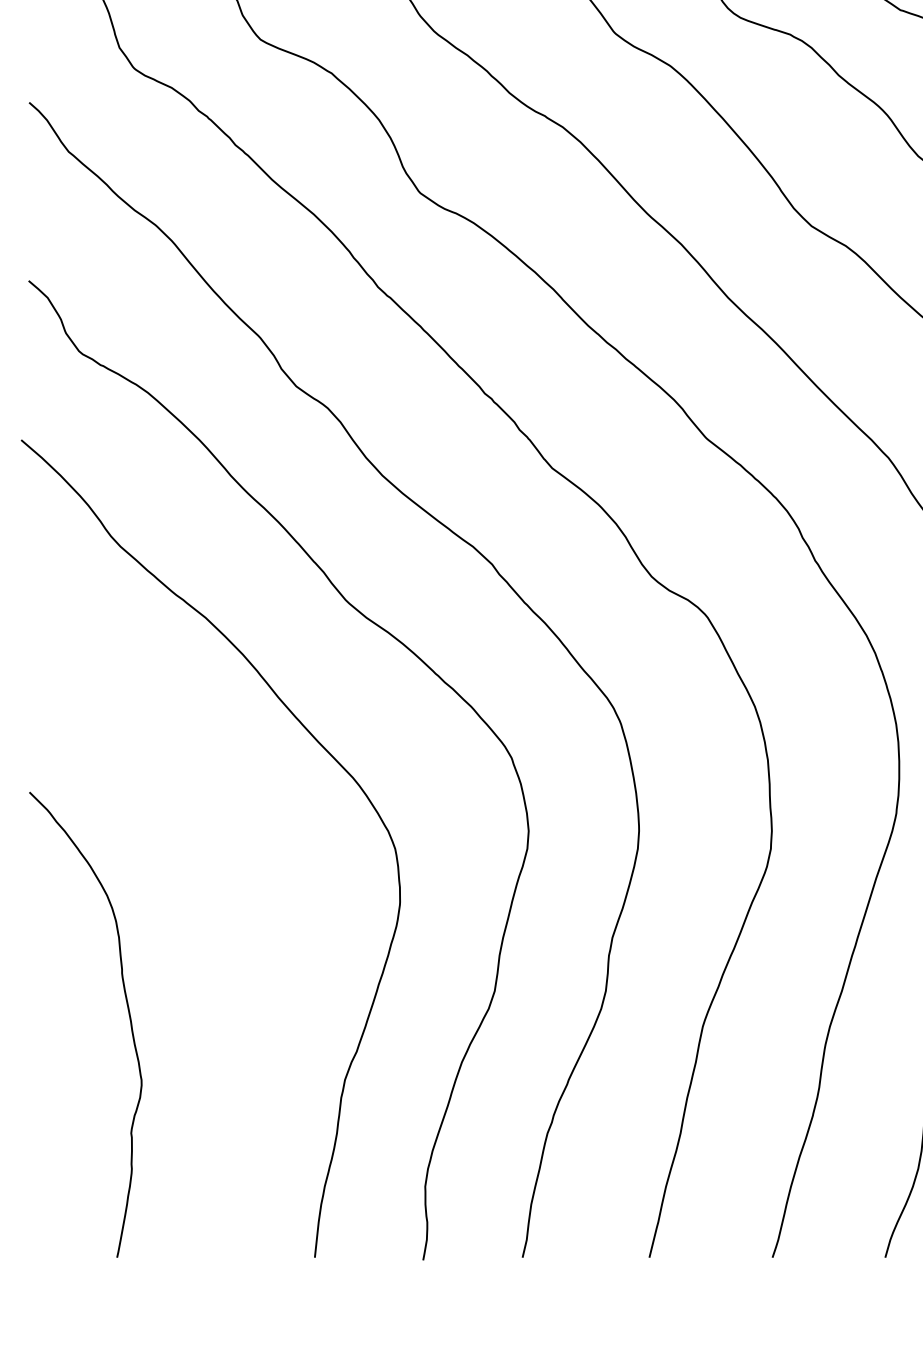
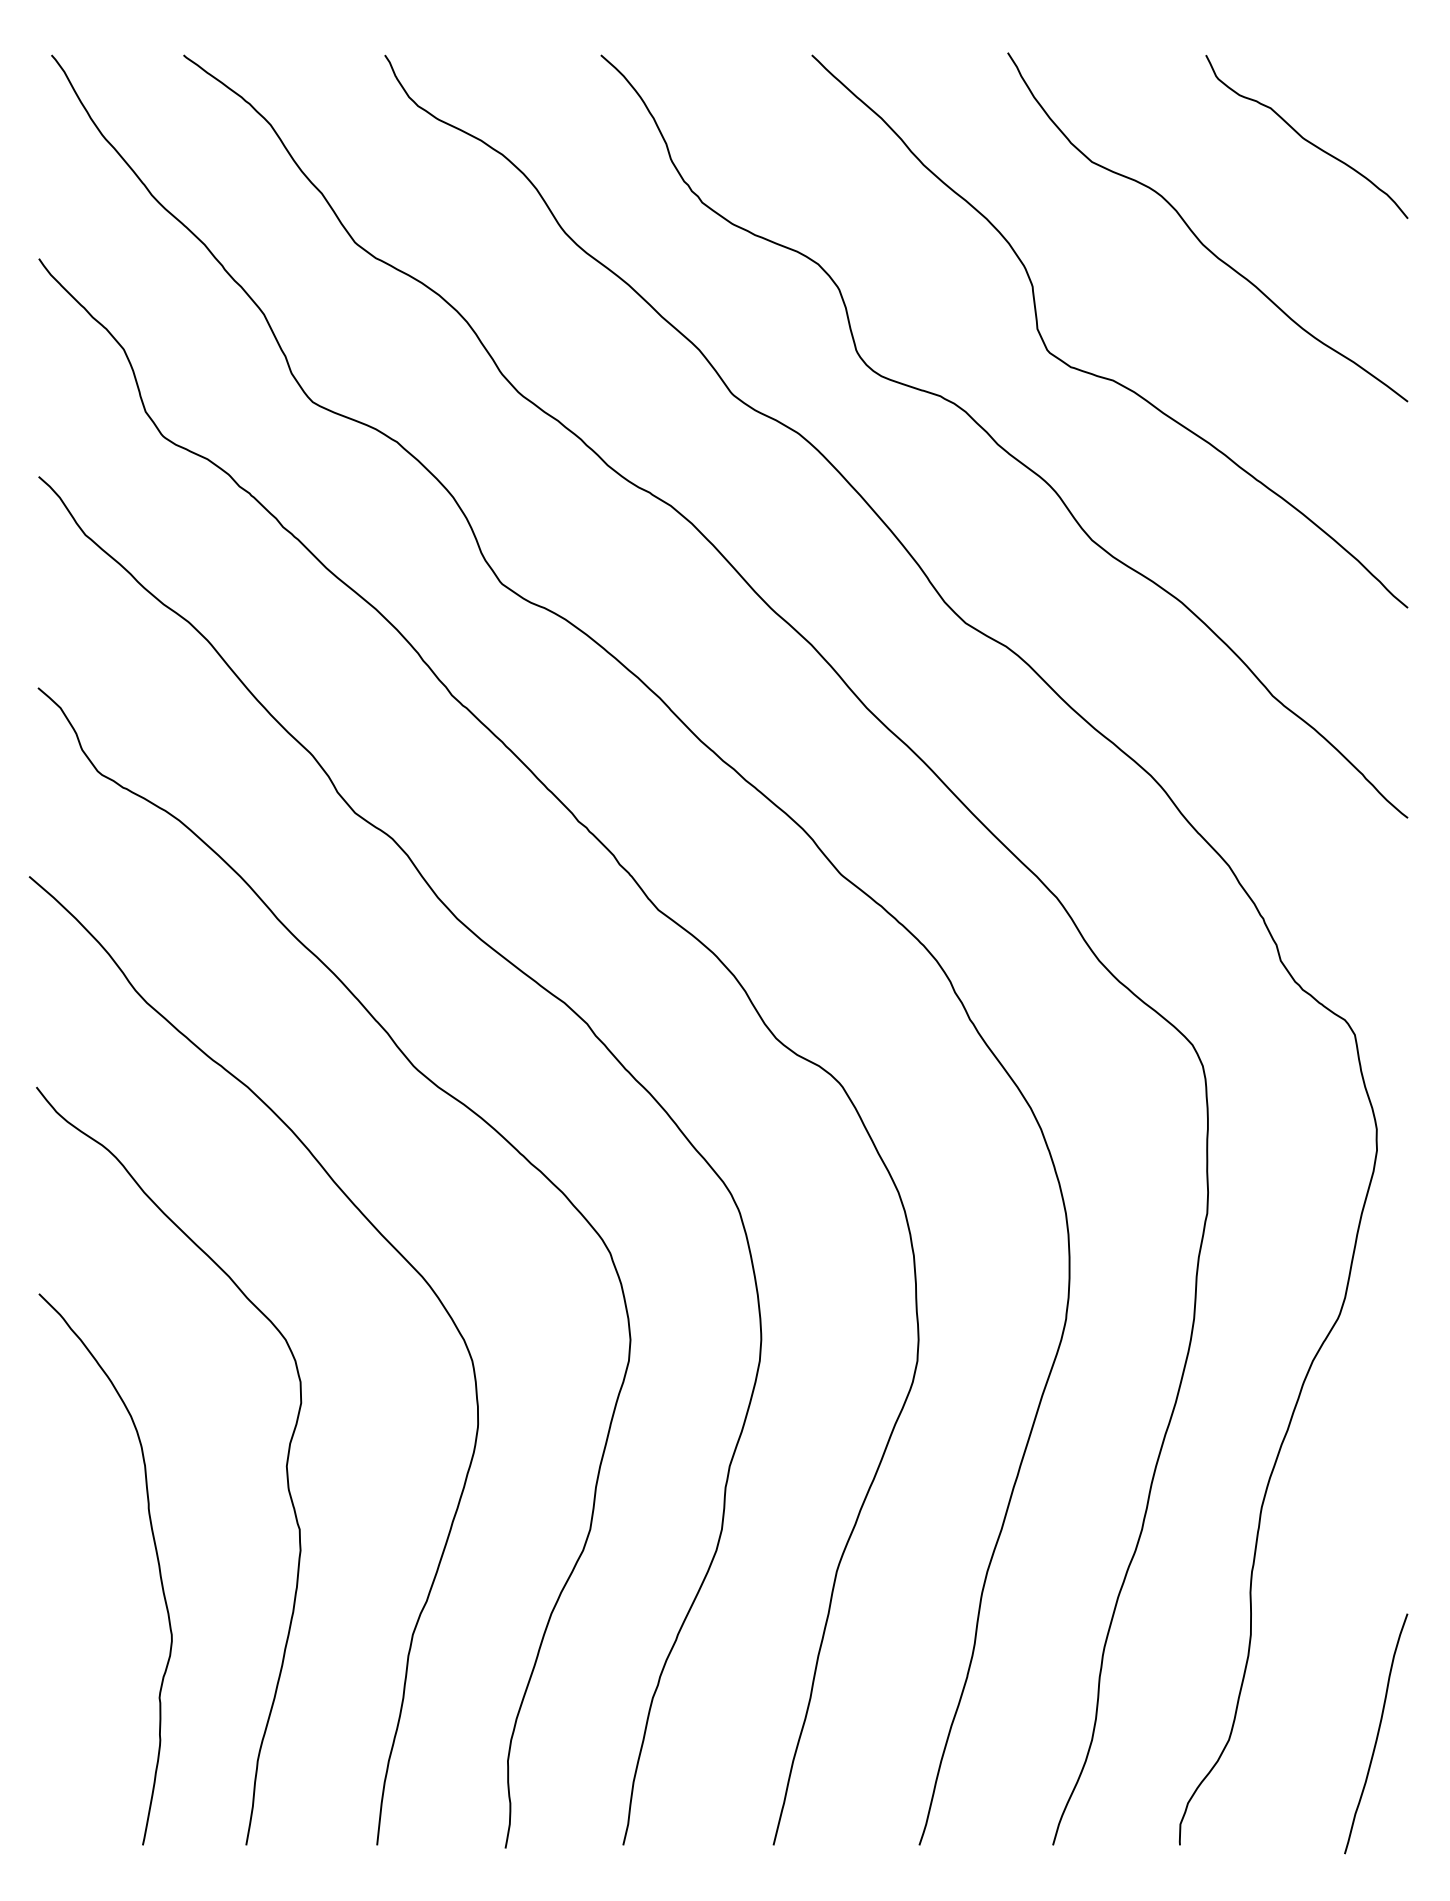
curve: (237, 937) -> (285, 1466), added

